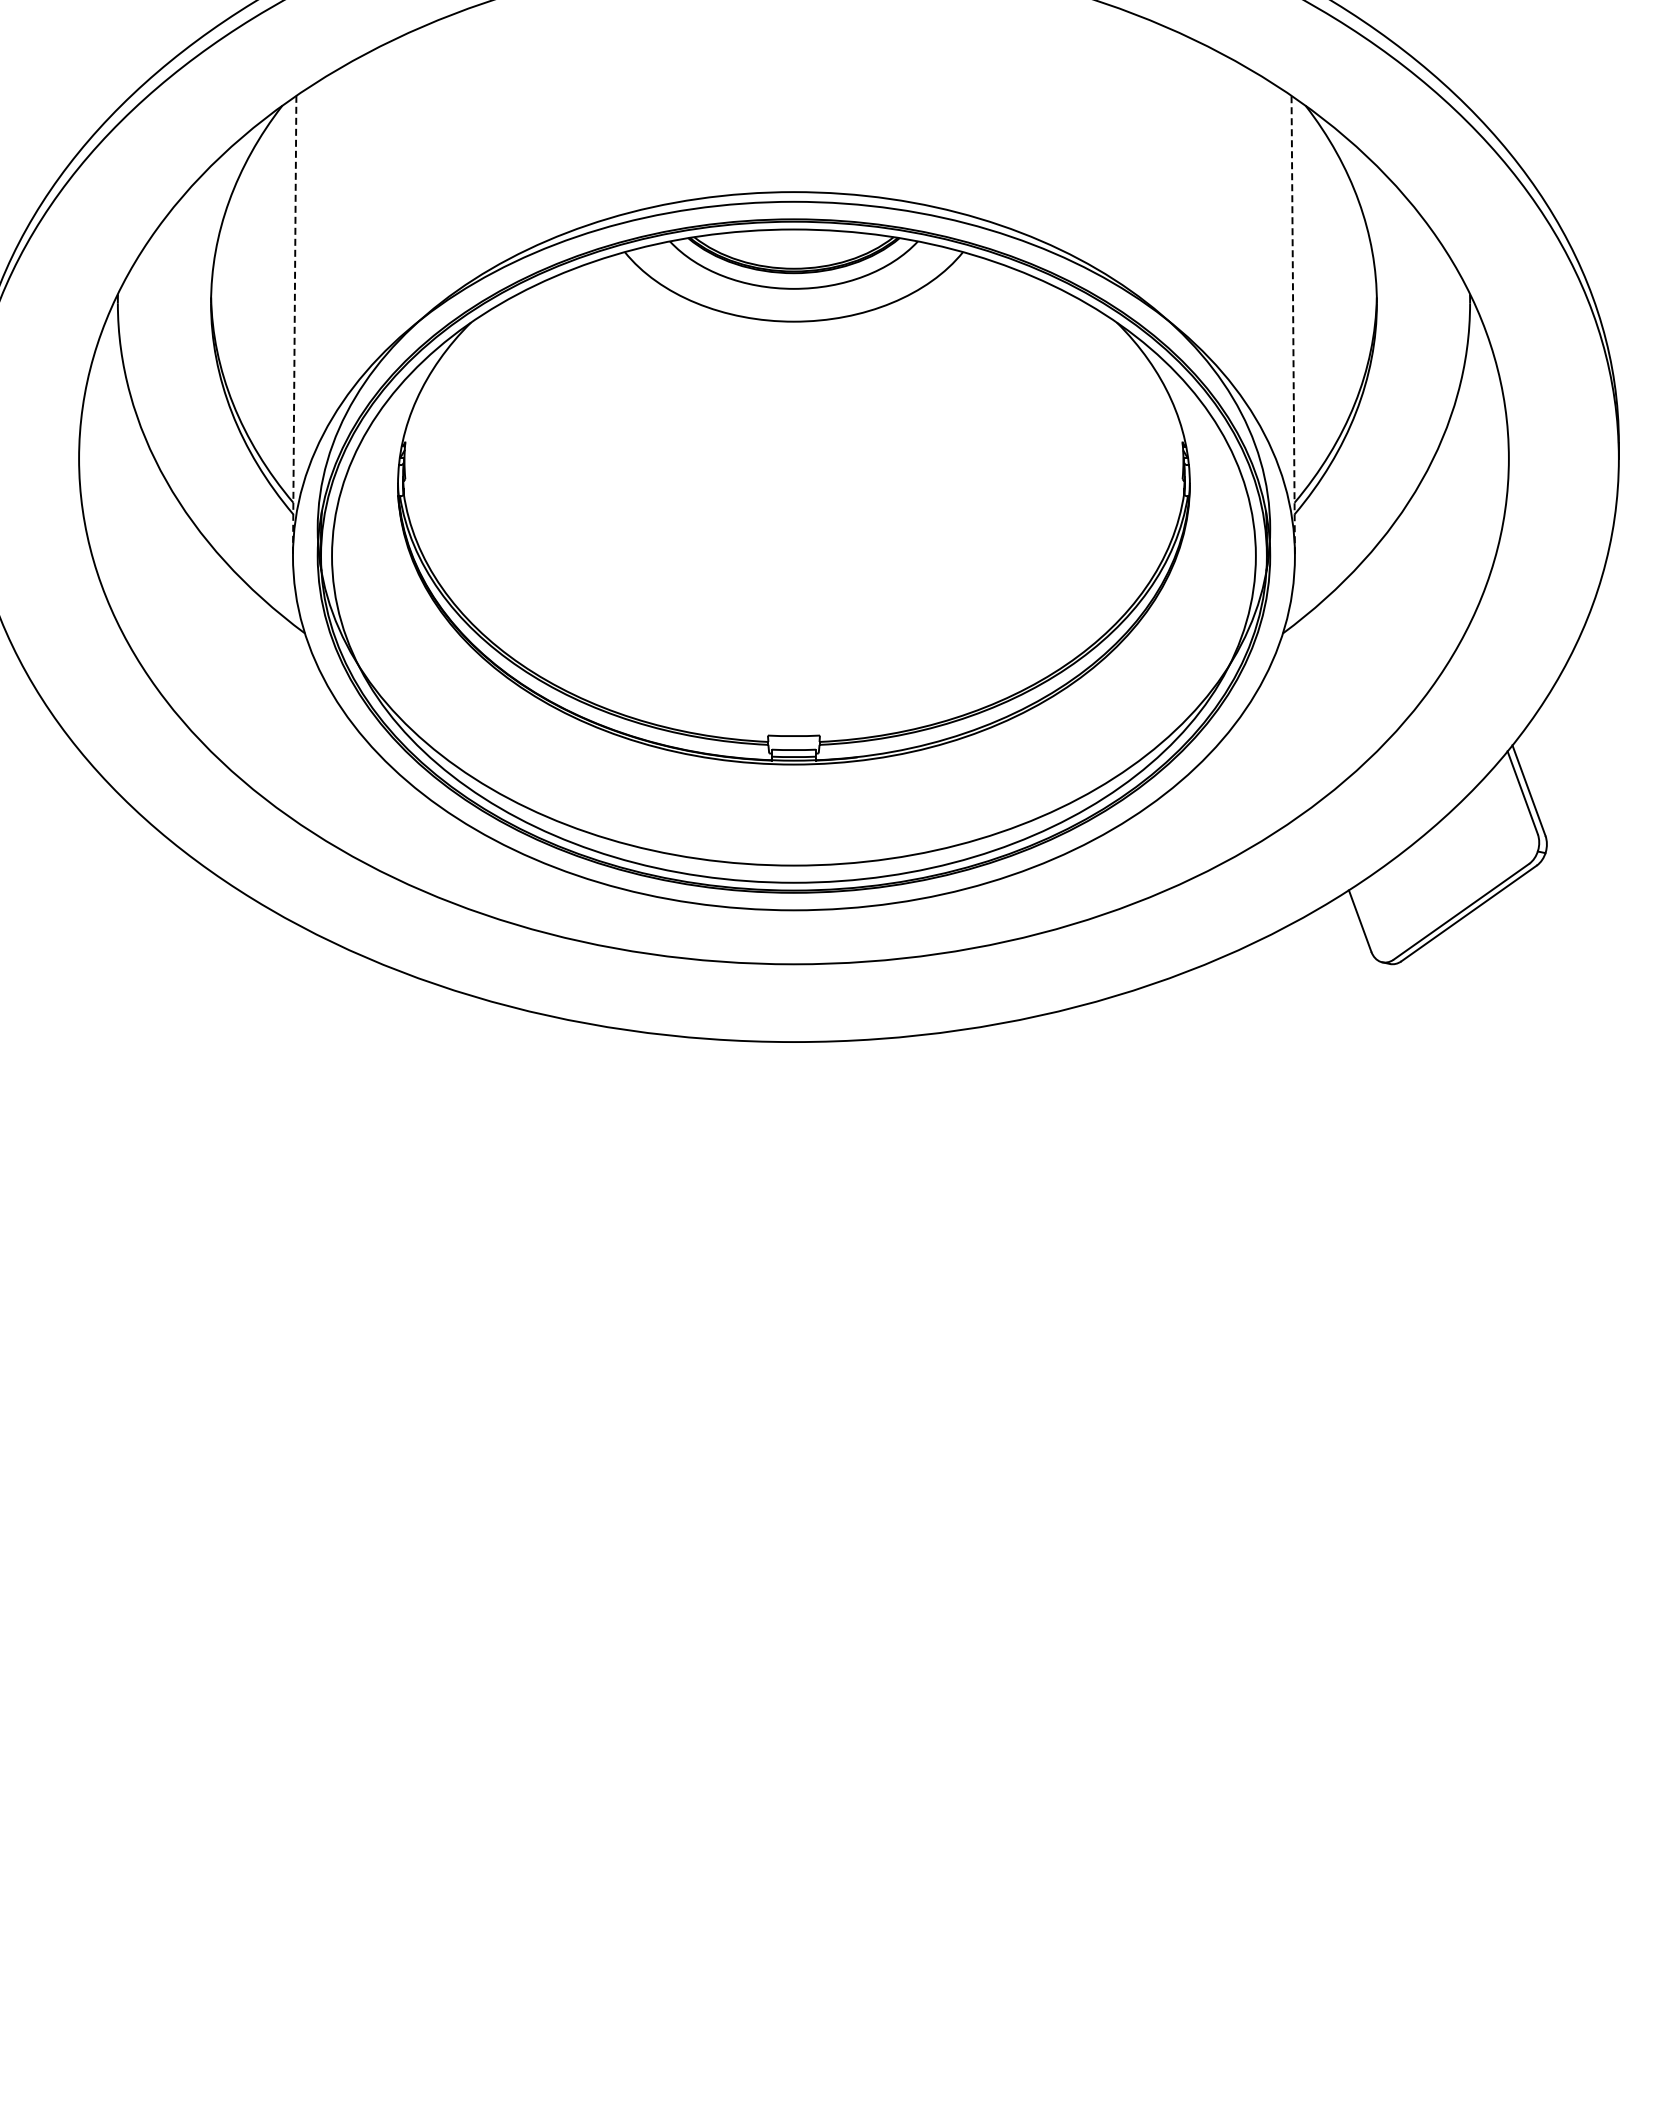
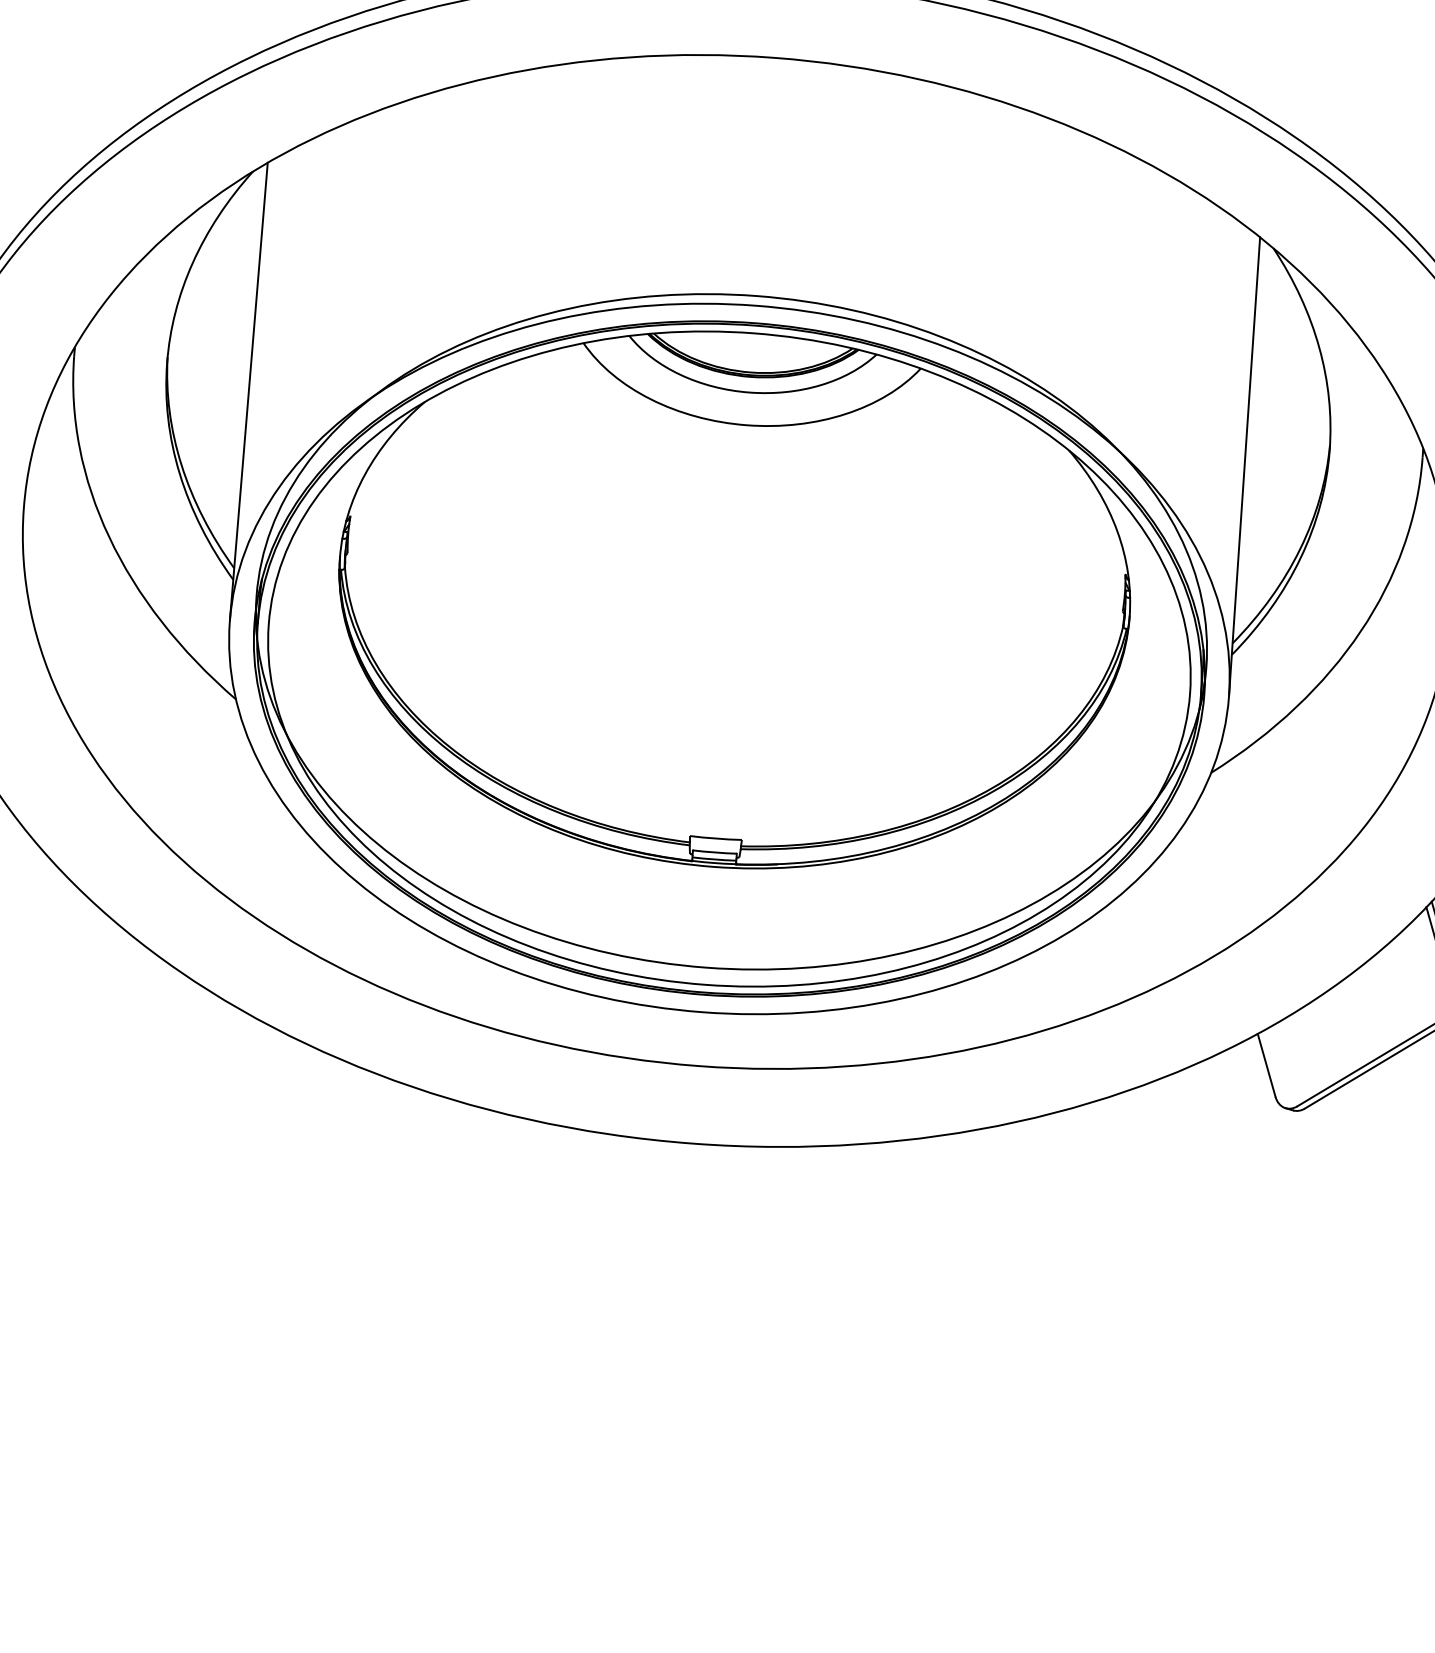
line: (1293, 324) -> (1244, 465), dashed -> solid
line: (294, 325) -> (248, 391), dashed -> solid

